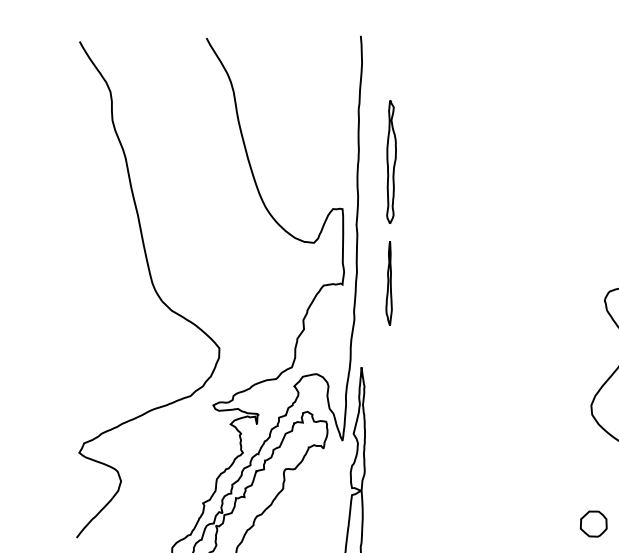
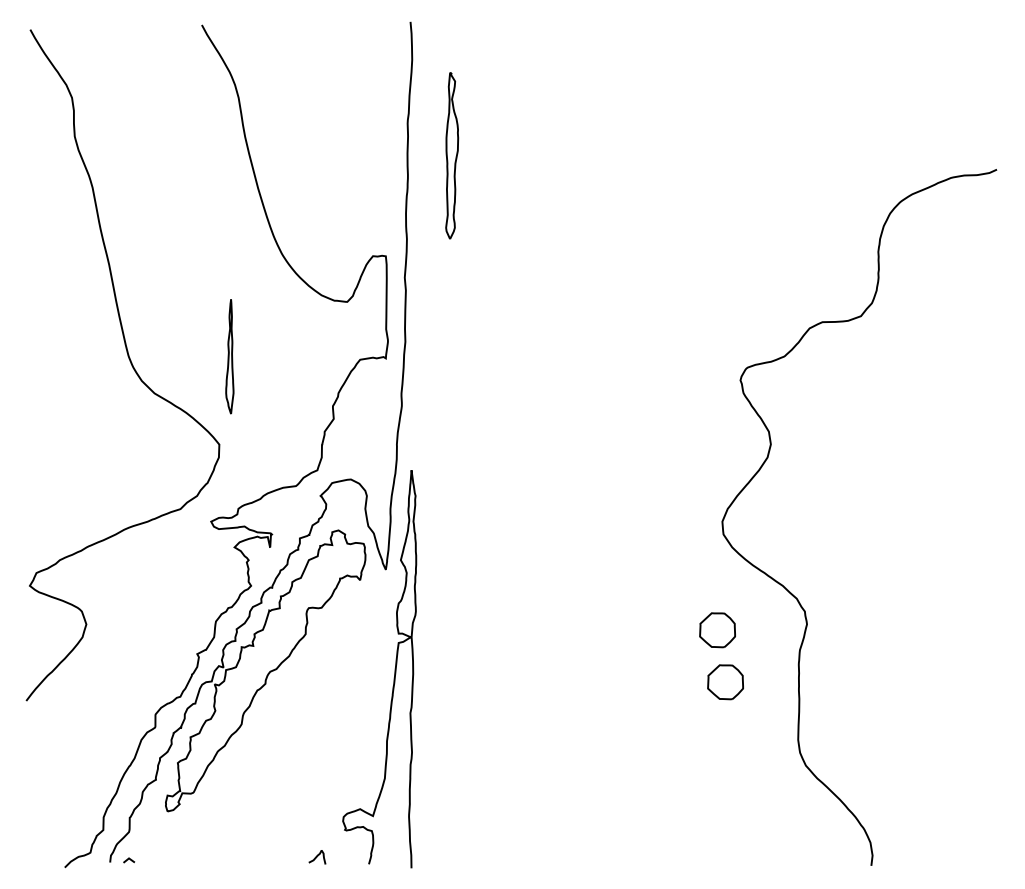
part: (391, 161) -> (452, 155), moved
part: (388, 283) -> (229, 356), moved
part: (587, 485) -> (717, 630), added

